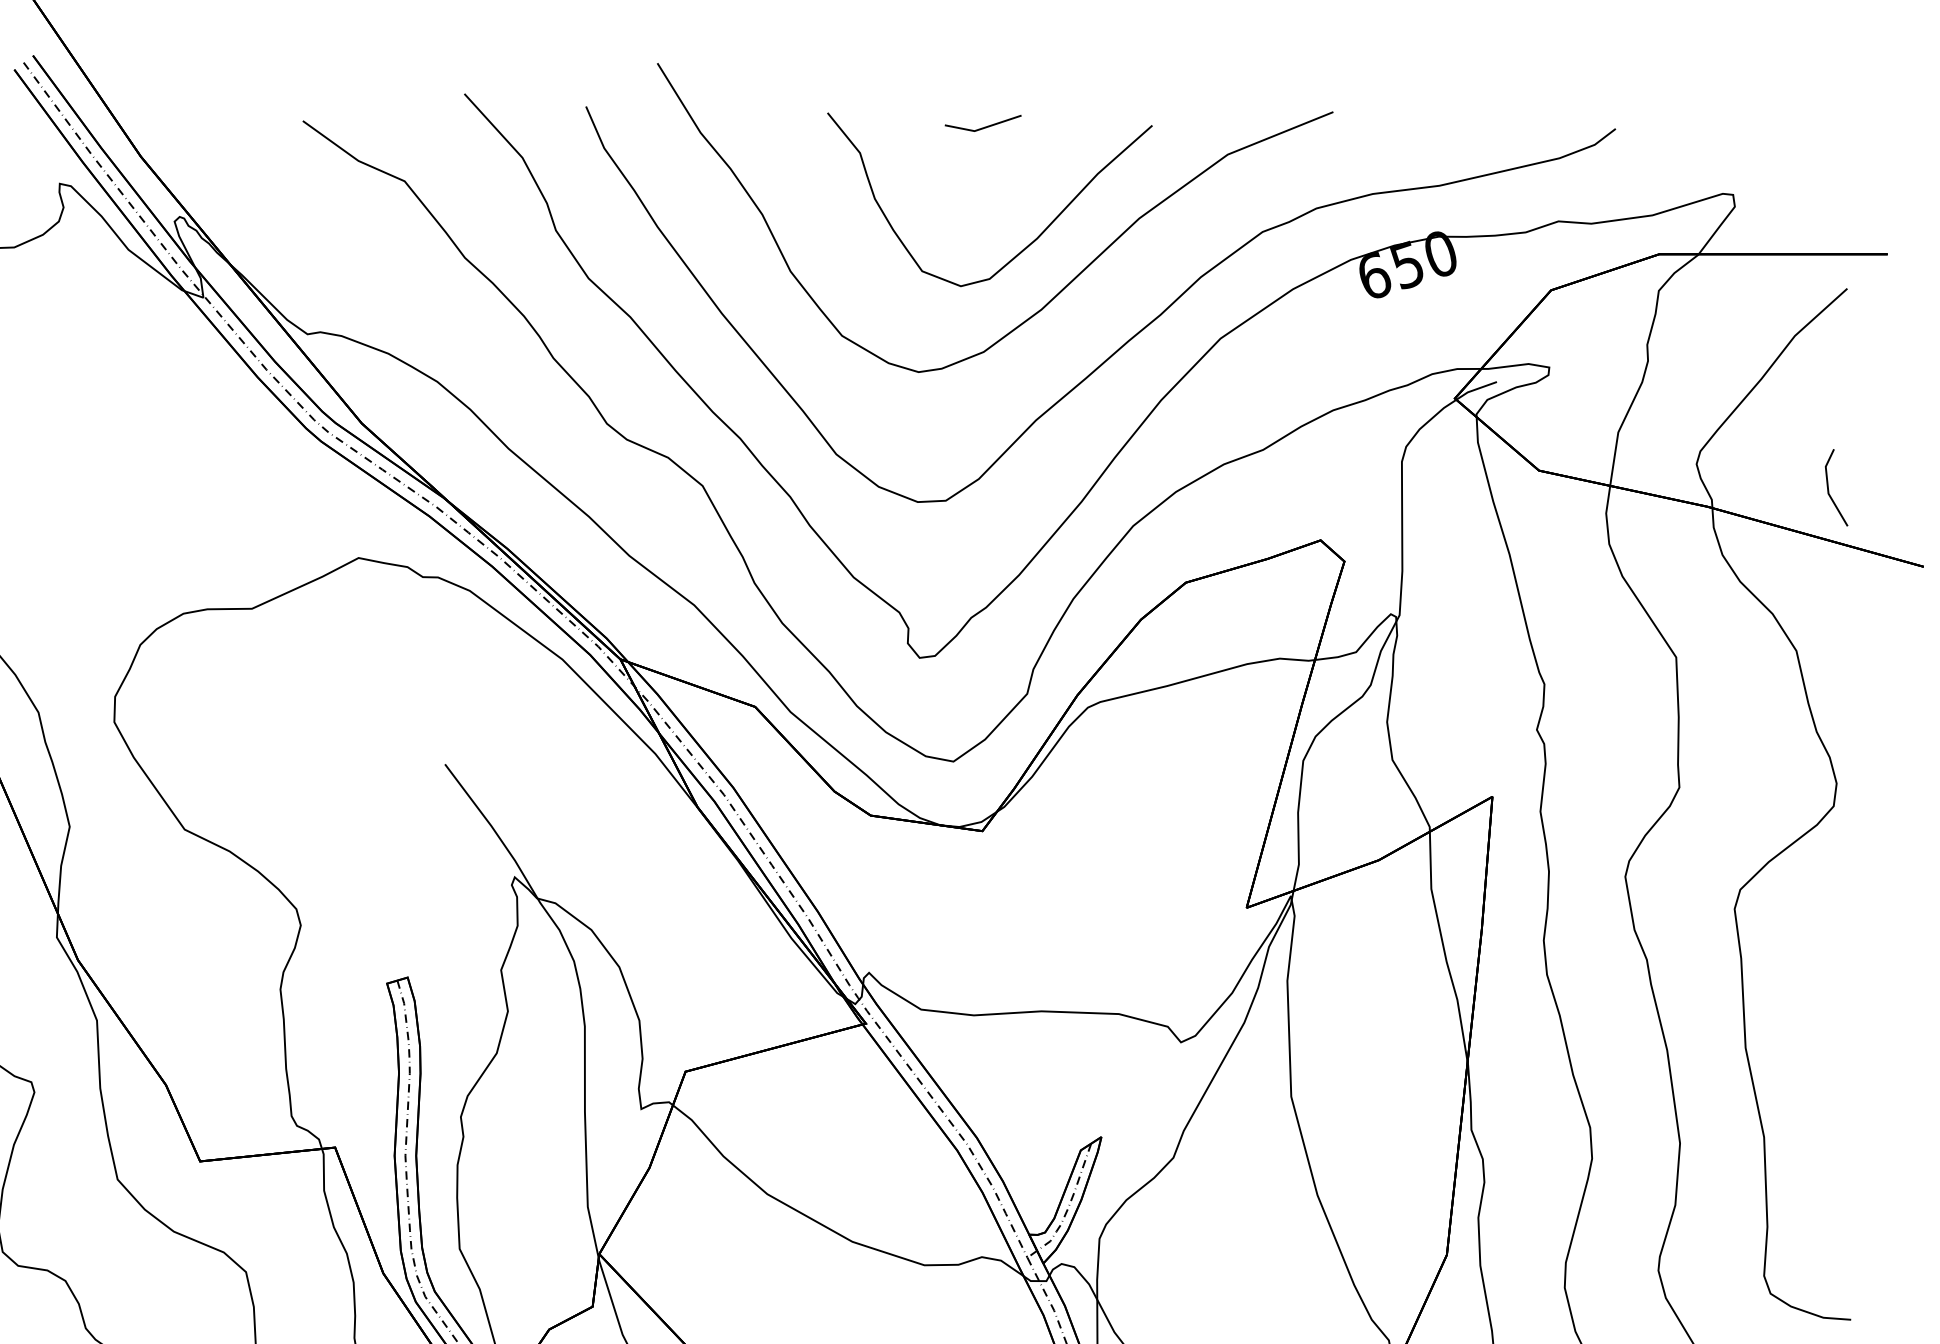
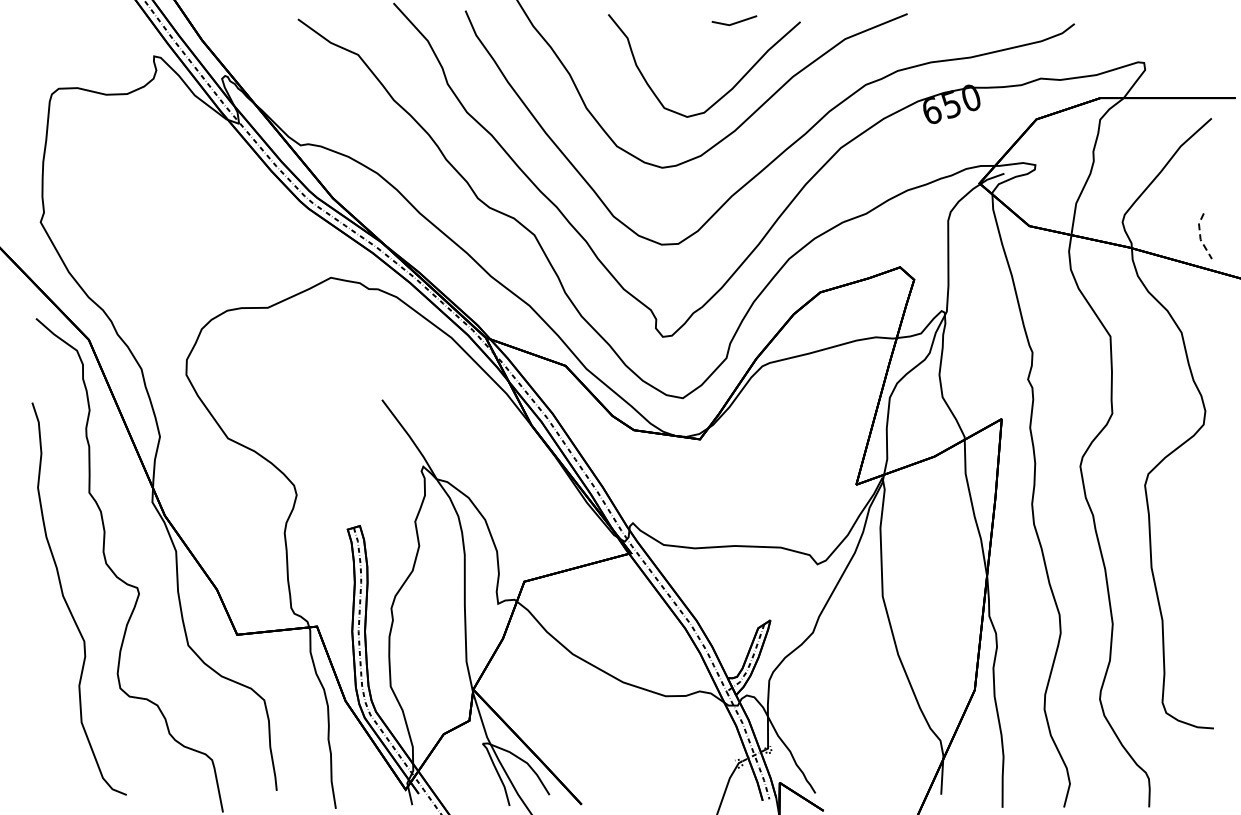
line: (983, 126) -> (734, 22), moved
line: (1828, 488) -> (1200, 236), solid -> dashed

